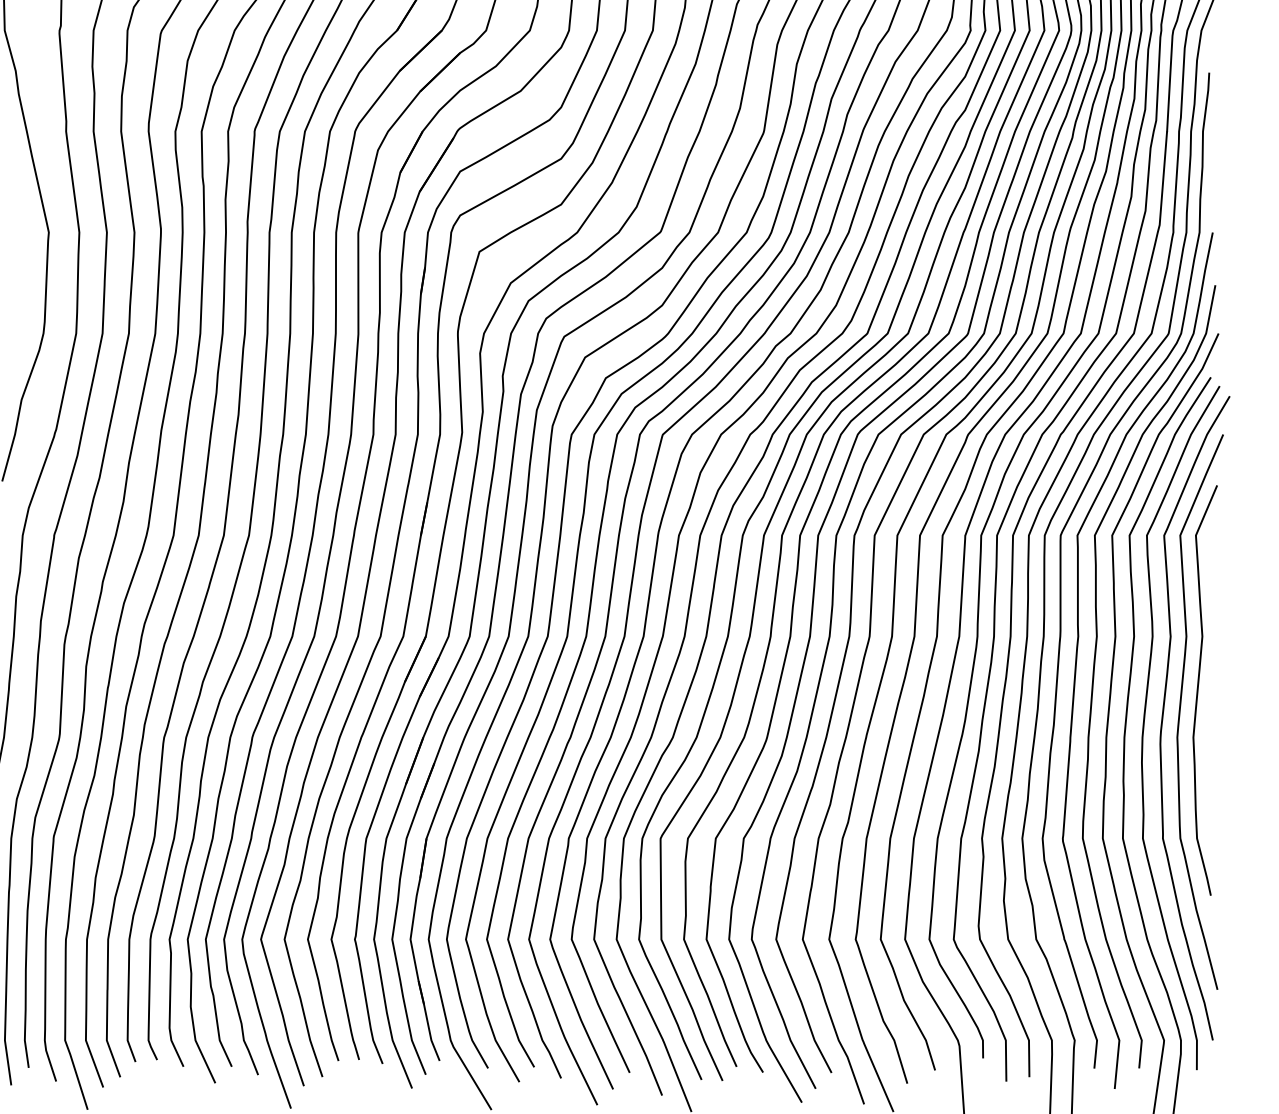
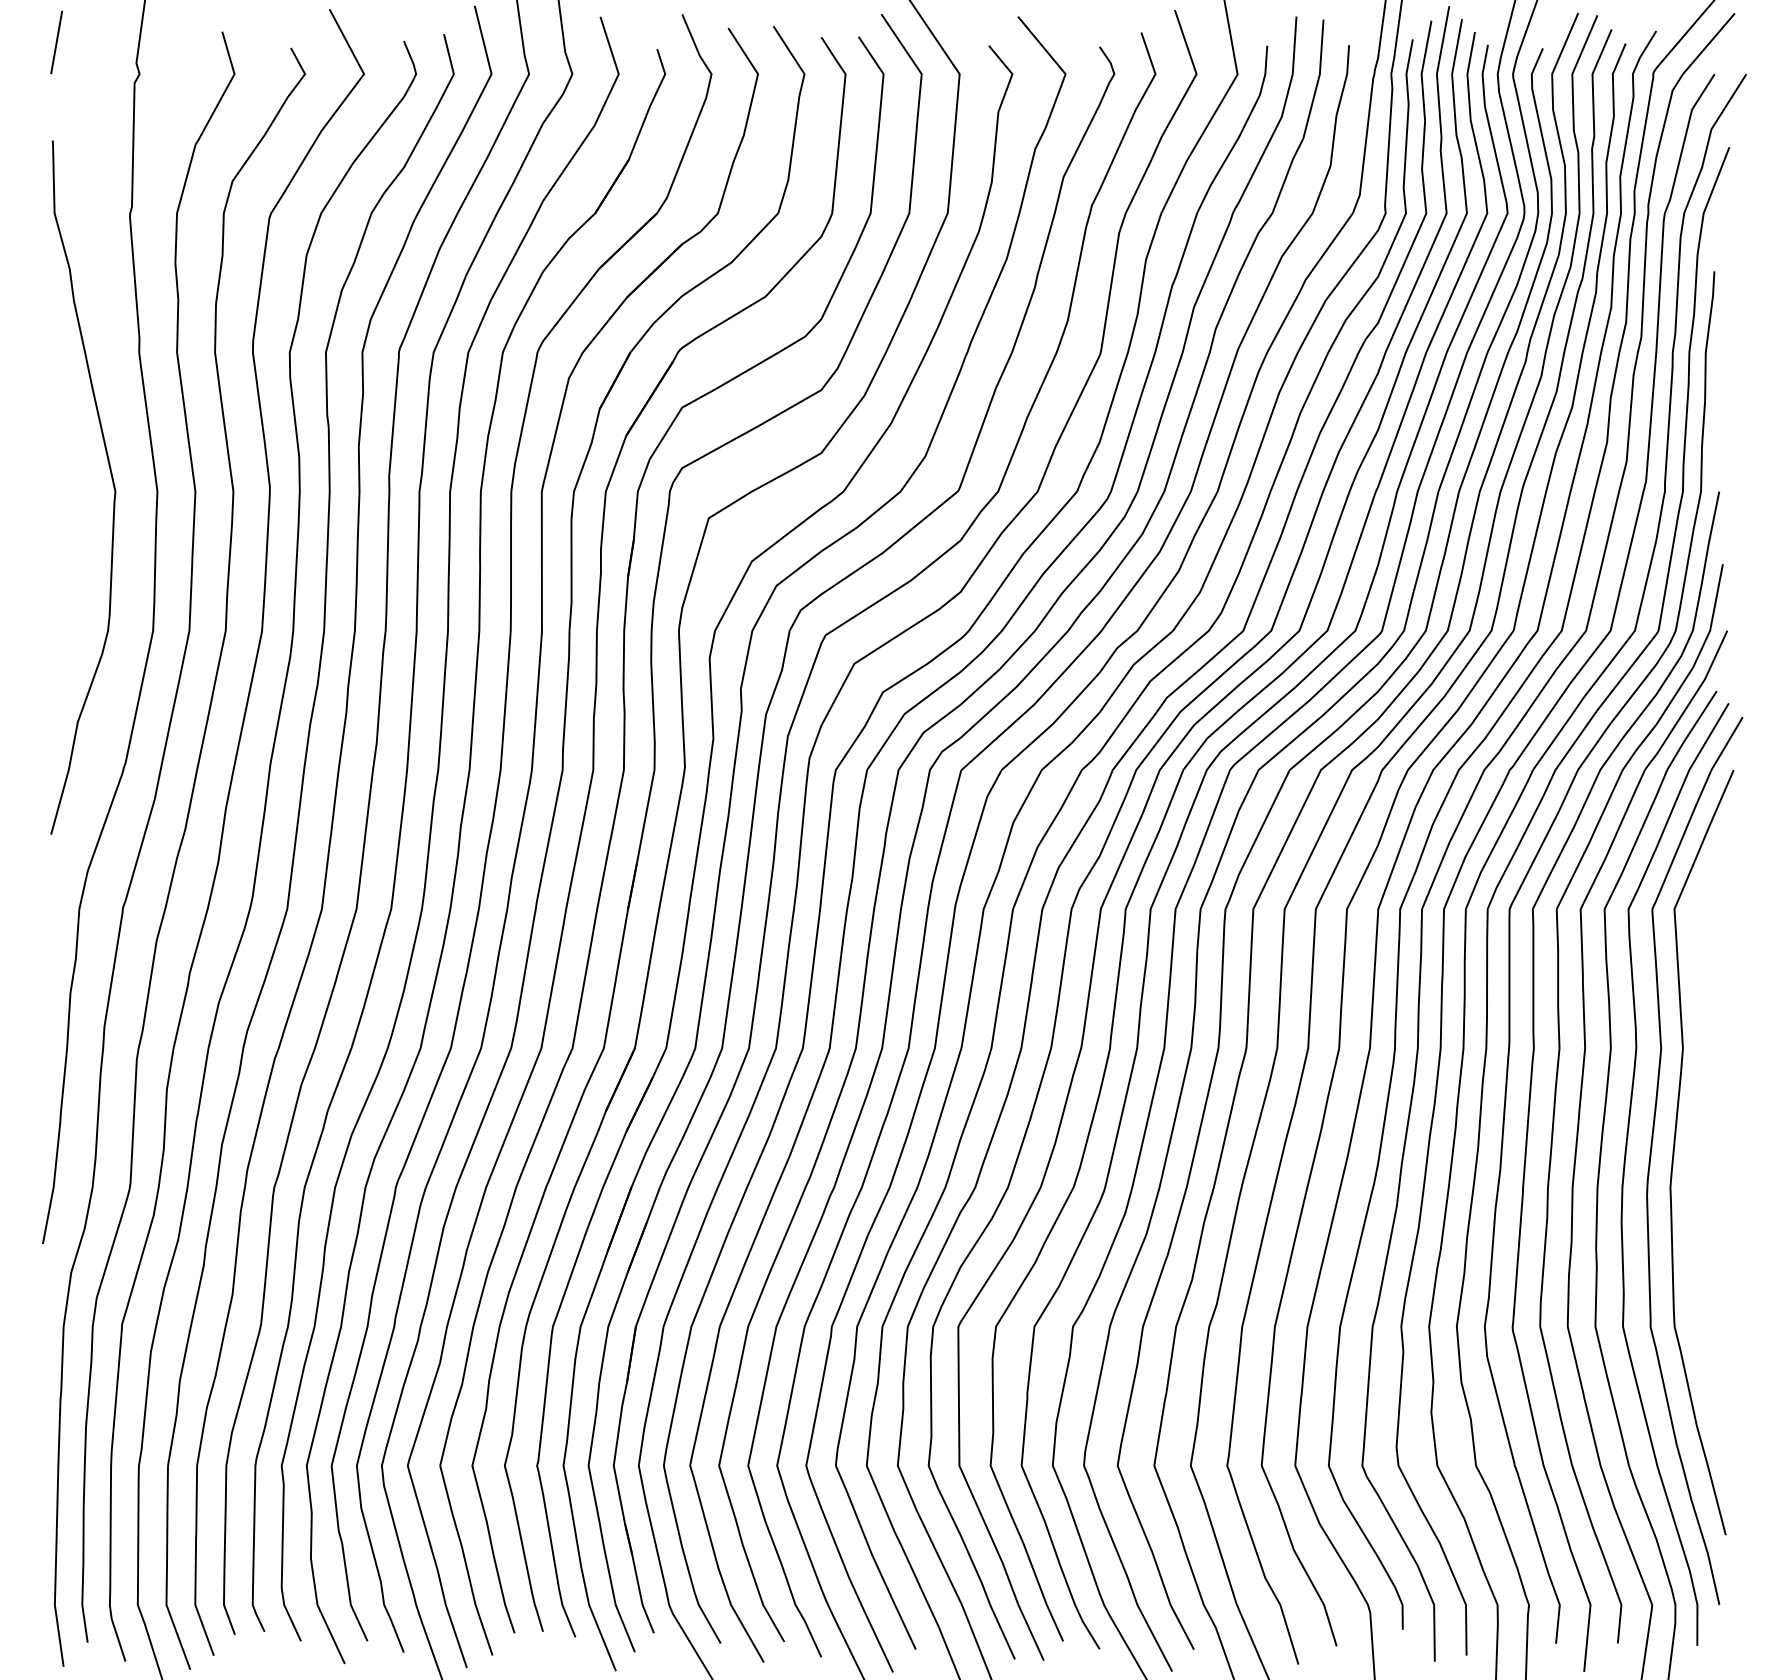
curve: (1198, 690) -> (1699, 1122), removed

